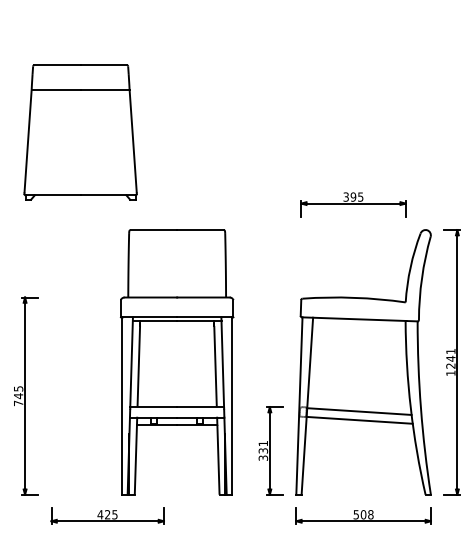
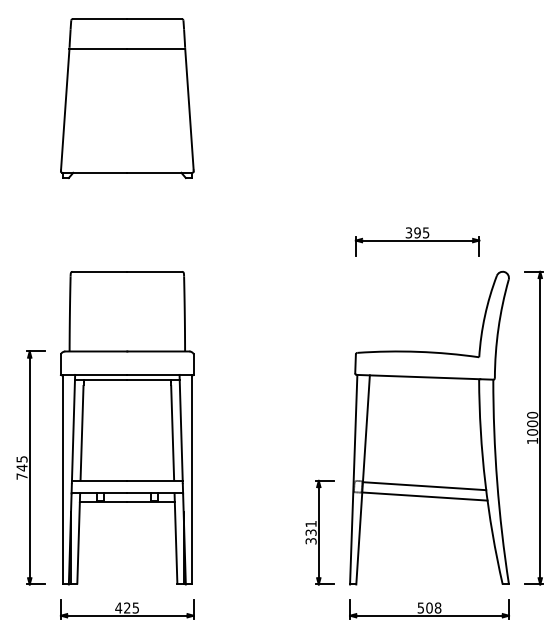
part: (80, 132) -> (127, 98), moved
text: (450, 358) -> (532, 423), 1241 -> 1000
part: (177, 362) -> (127, 428), moved

